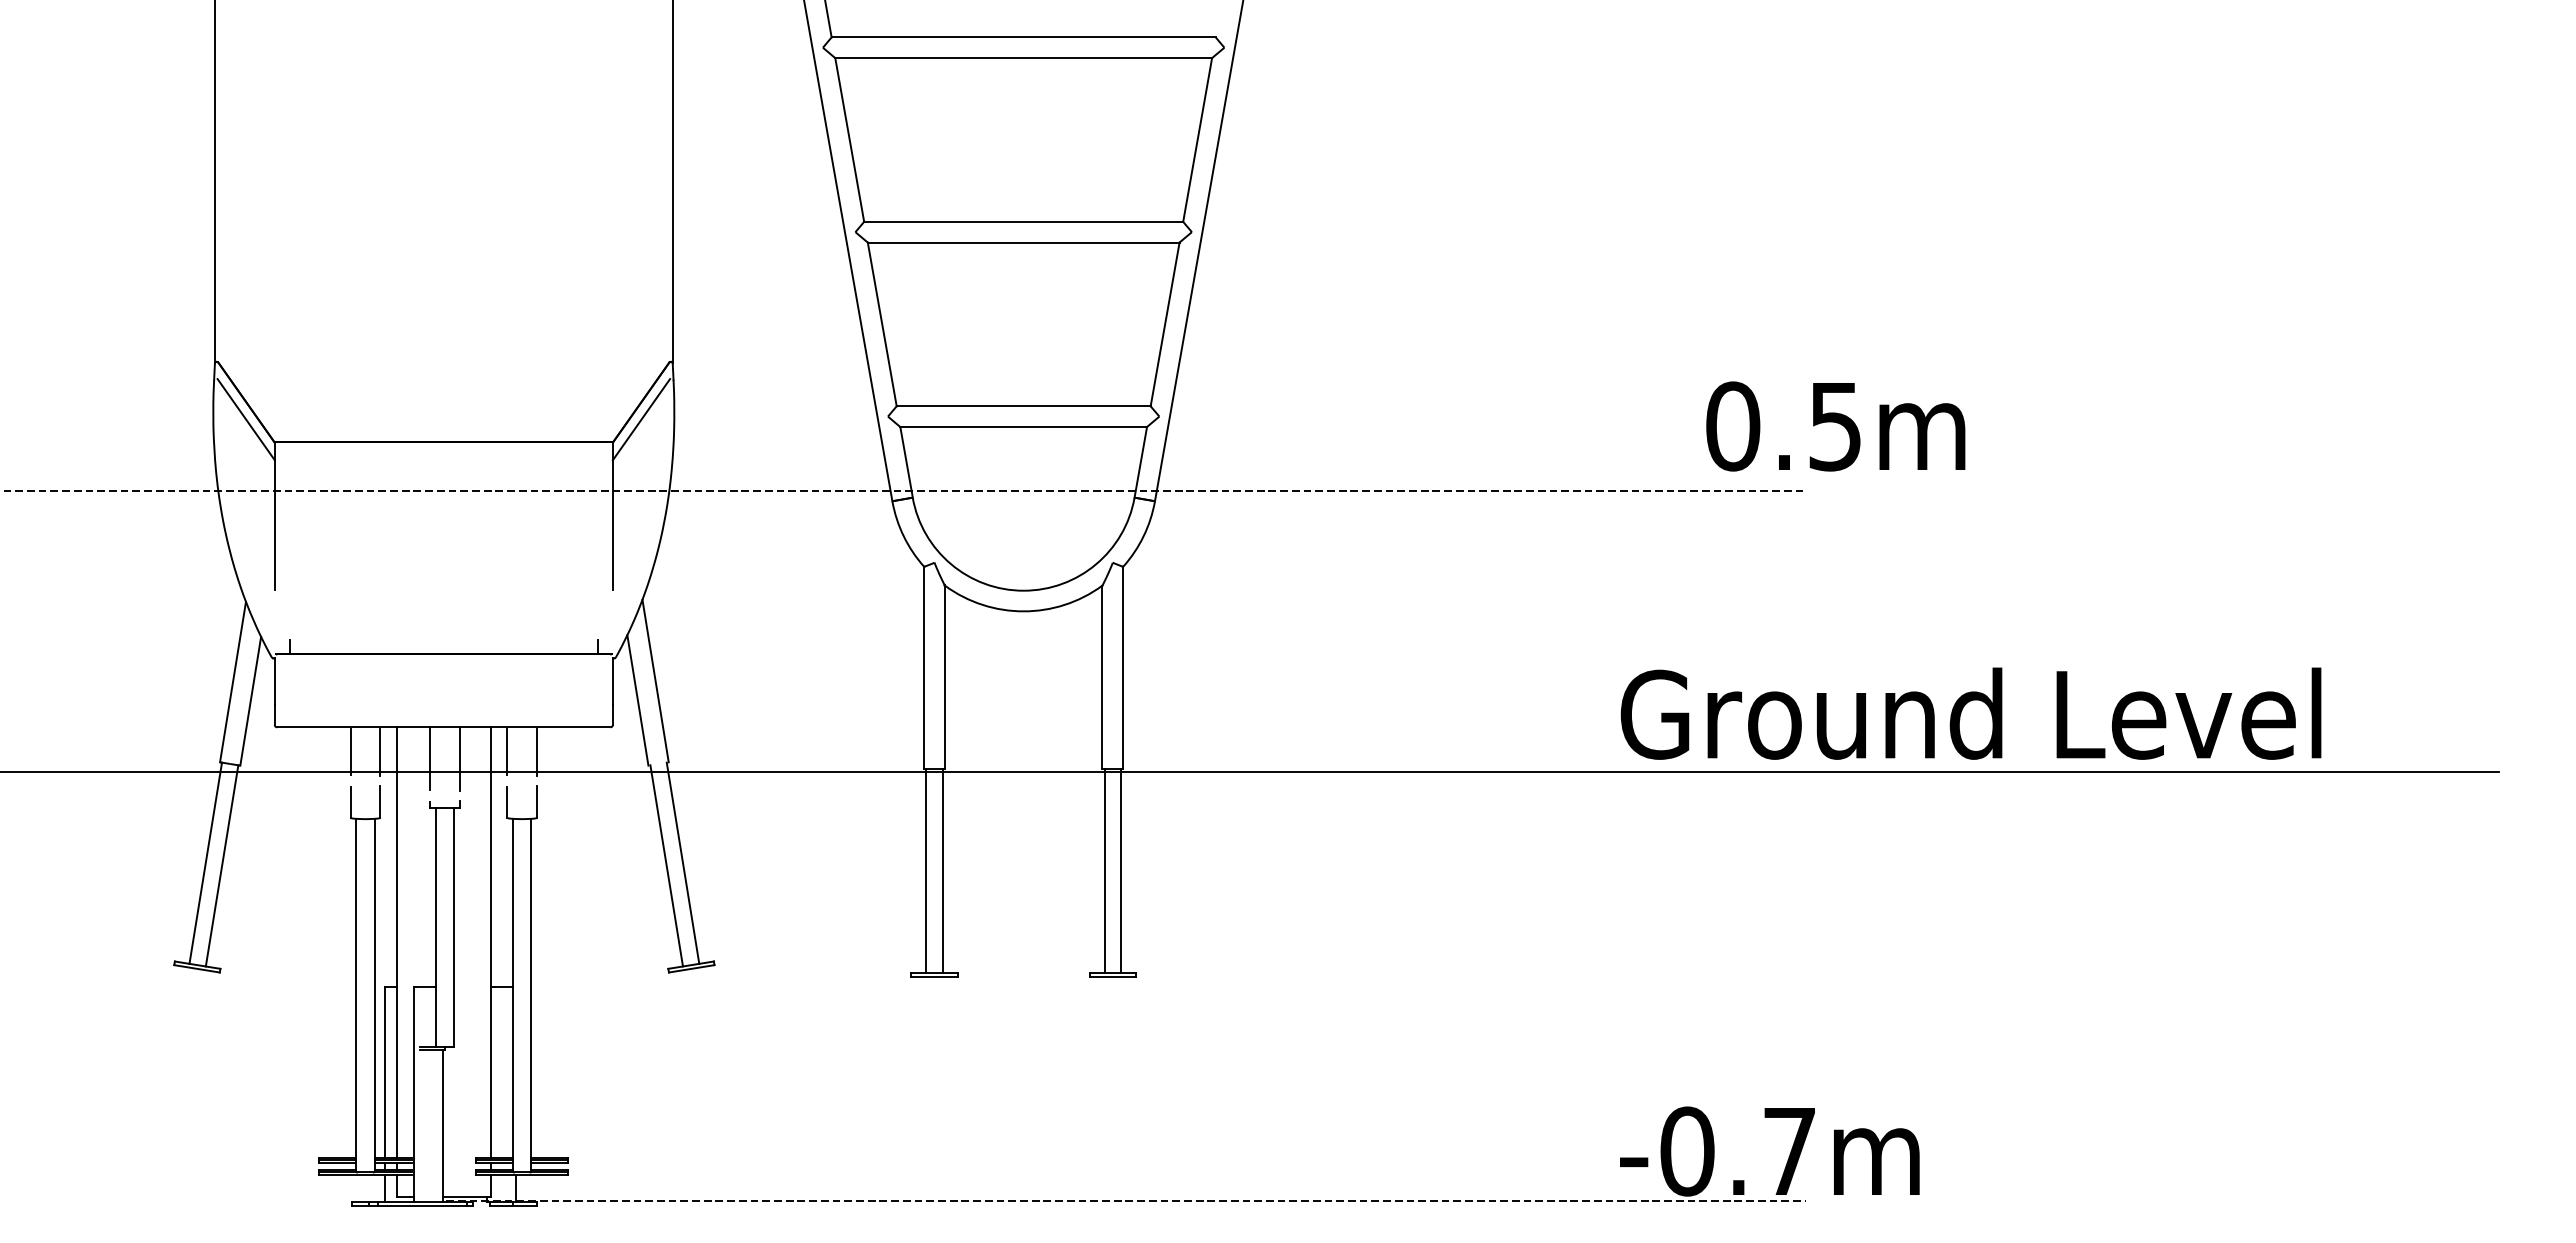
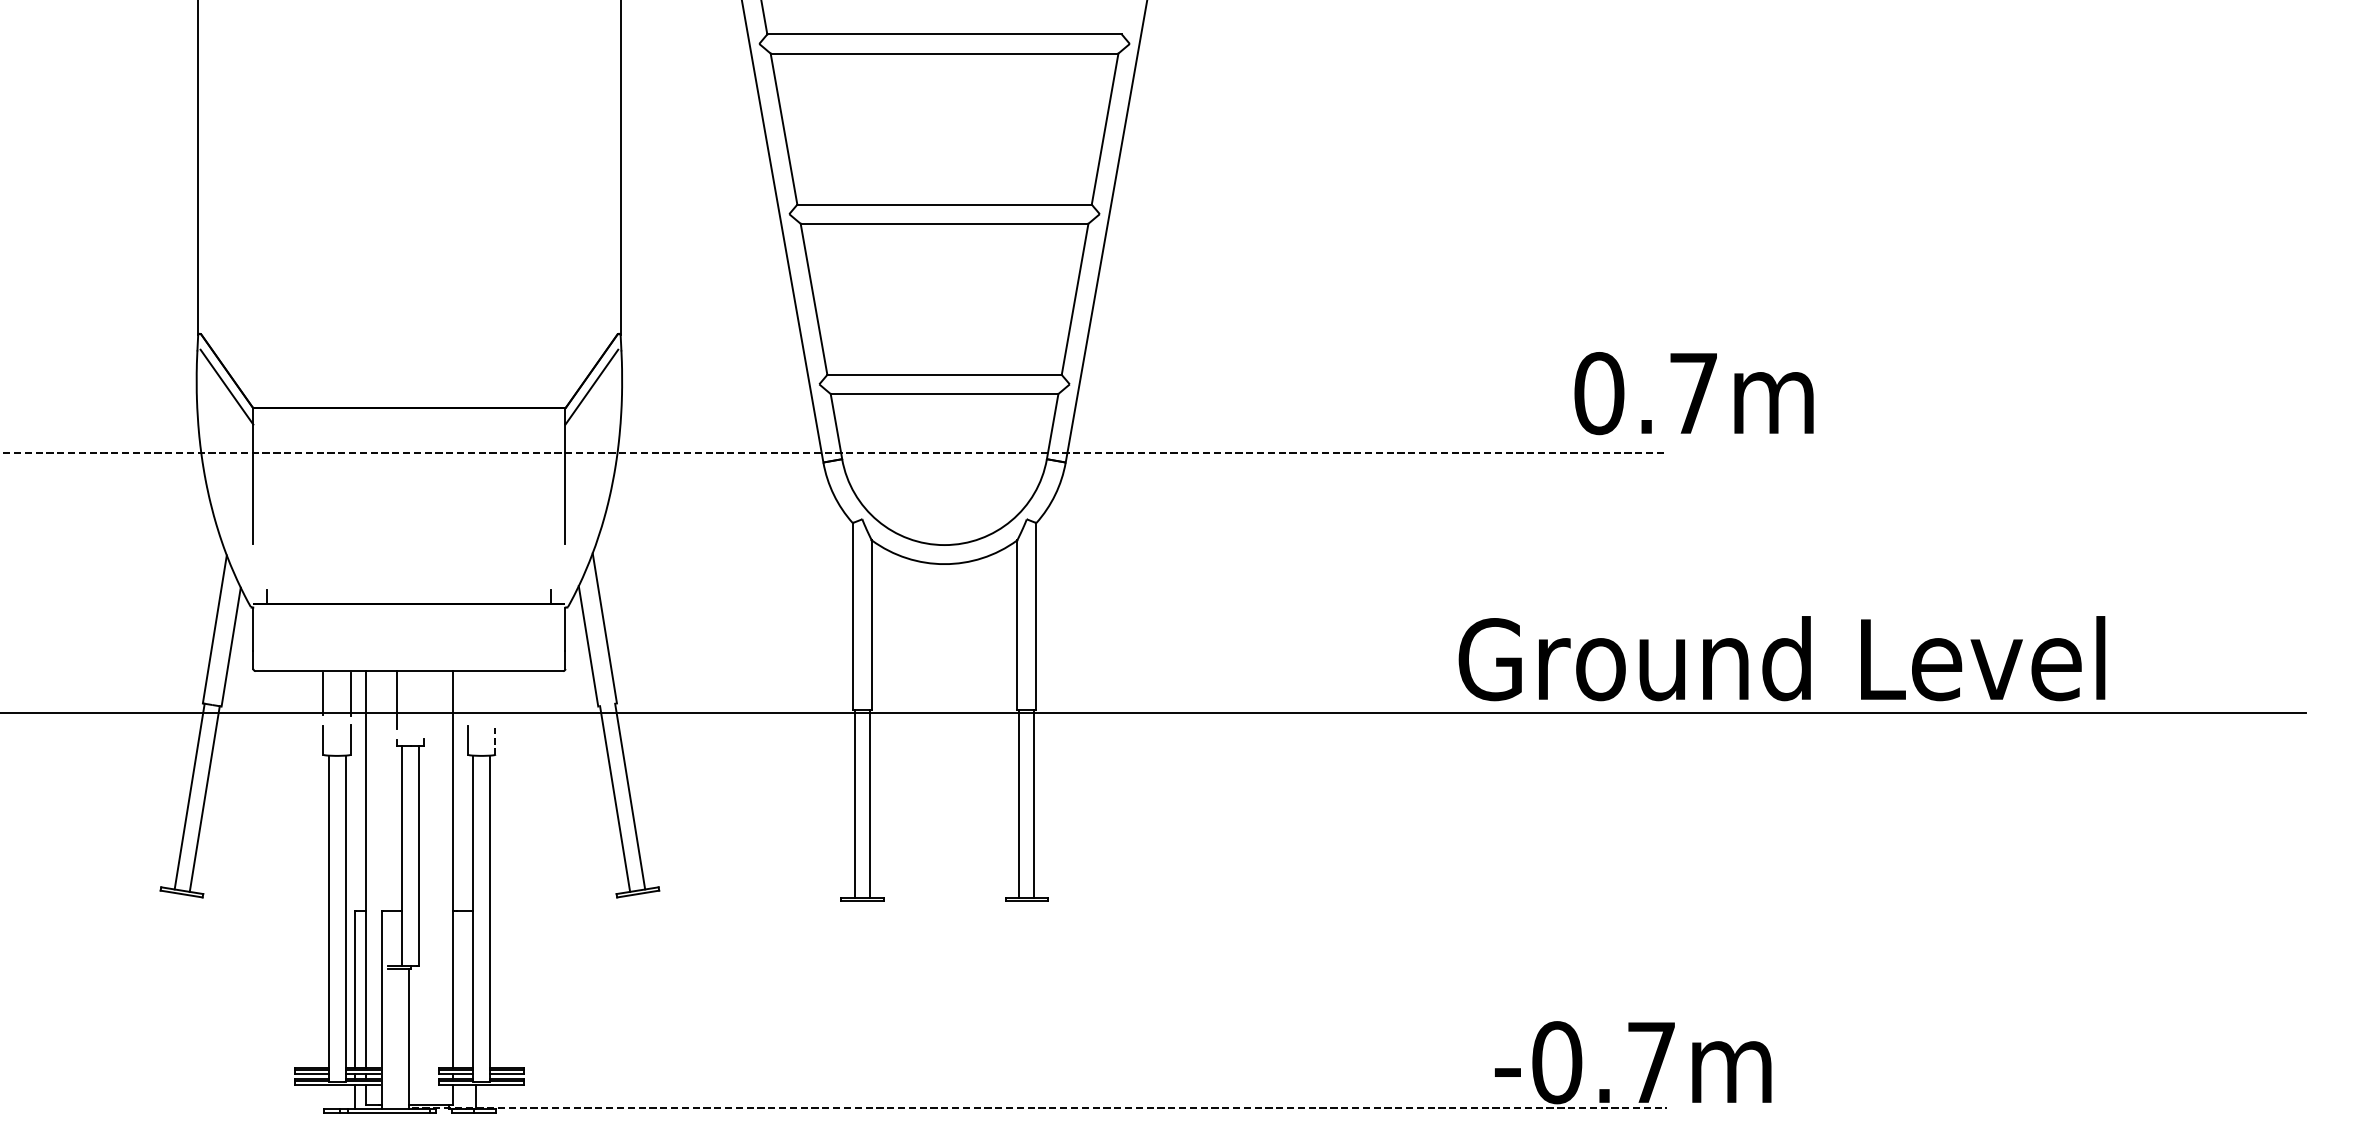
text: (1834, 427) -> (1692, 394), 0.5m -> 0.7m
text: (1970, 713) -> (1781, 658), moved
line: (507, 752) -> (468, 694), removed
line: (537, 752) -> (495, 694), removed
line: (459, 759) -> (423, 700), removed
line: (537, 801) -> (495, 739), solid -> dashed

